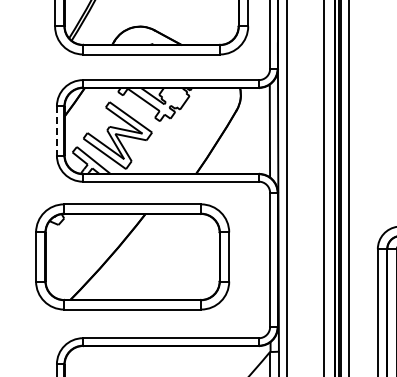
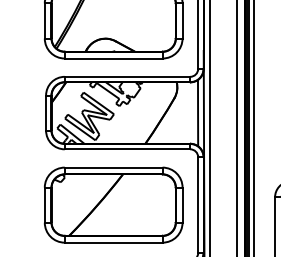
line: (56, 130) -> (45, 112), dashed -> solid
part: (132, 256) -> (113, 204), moved

